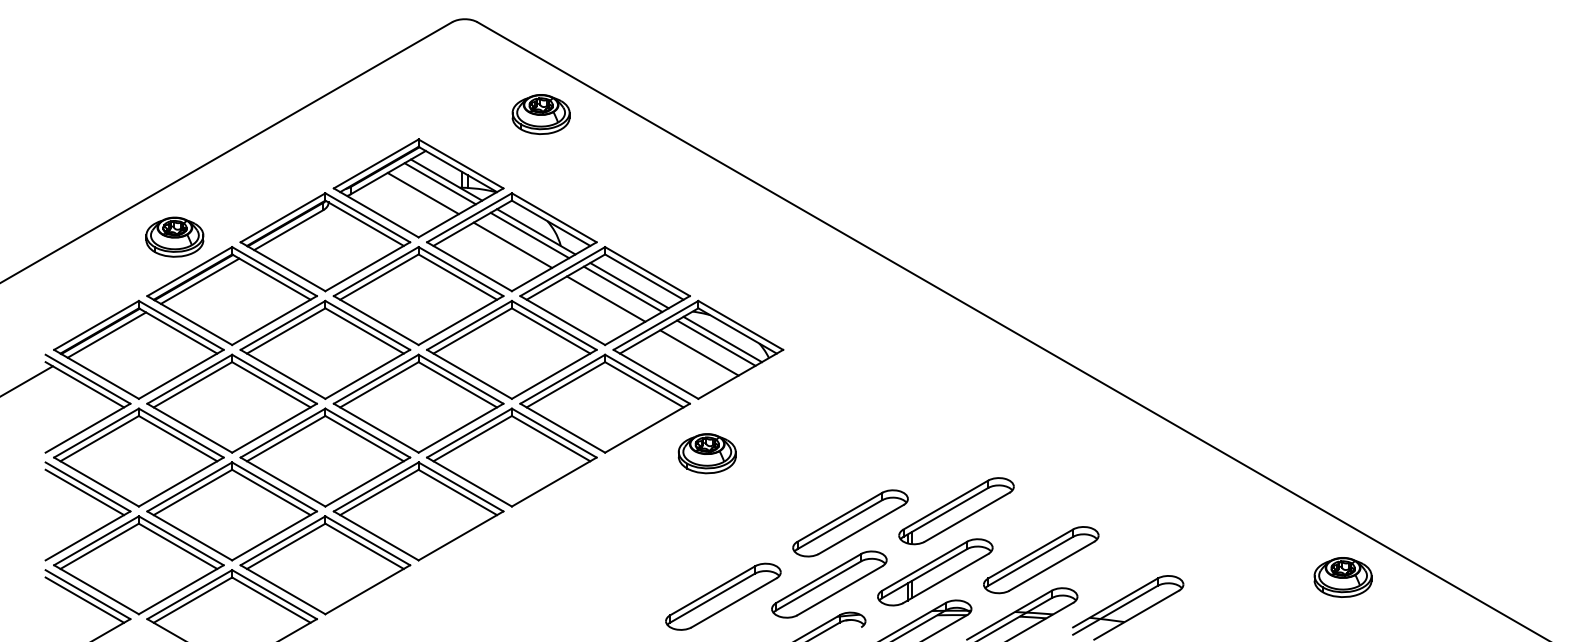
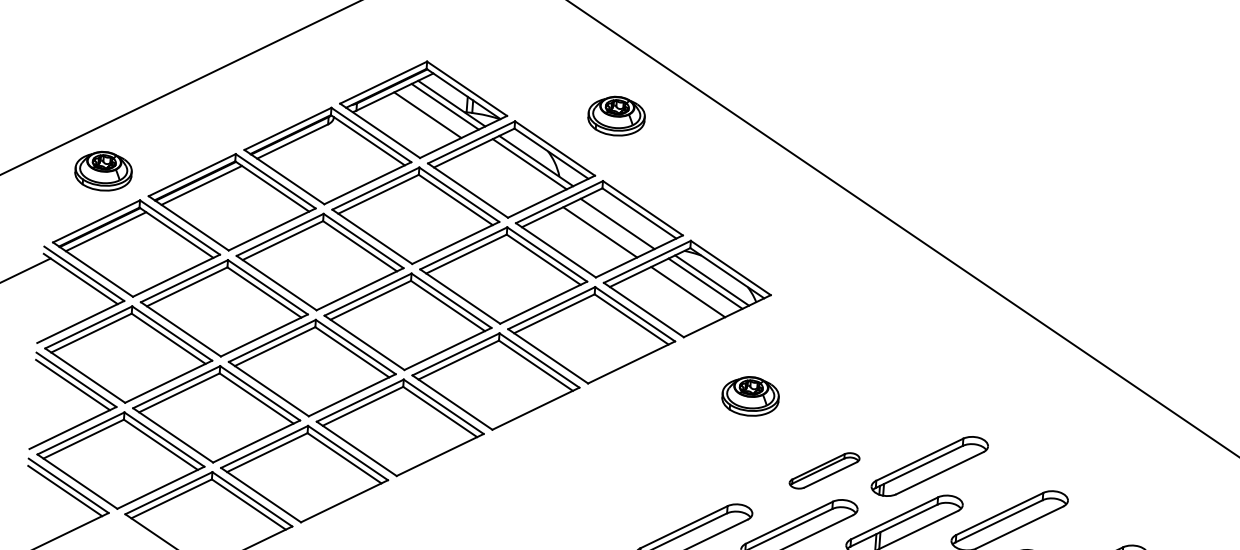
part: (540, 114) -> (616, 116), moved
part: (174, 236) -> (103, 170), moved
line: (512, 244) -> (511, 171), removed
line: (629, 285) -> (624, 220), removed
part: (706, 453) -> (749, 396), moved
part: (850, 523) -> (824, 470), size x0.6

